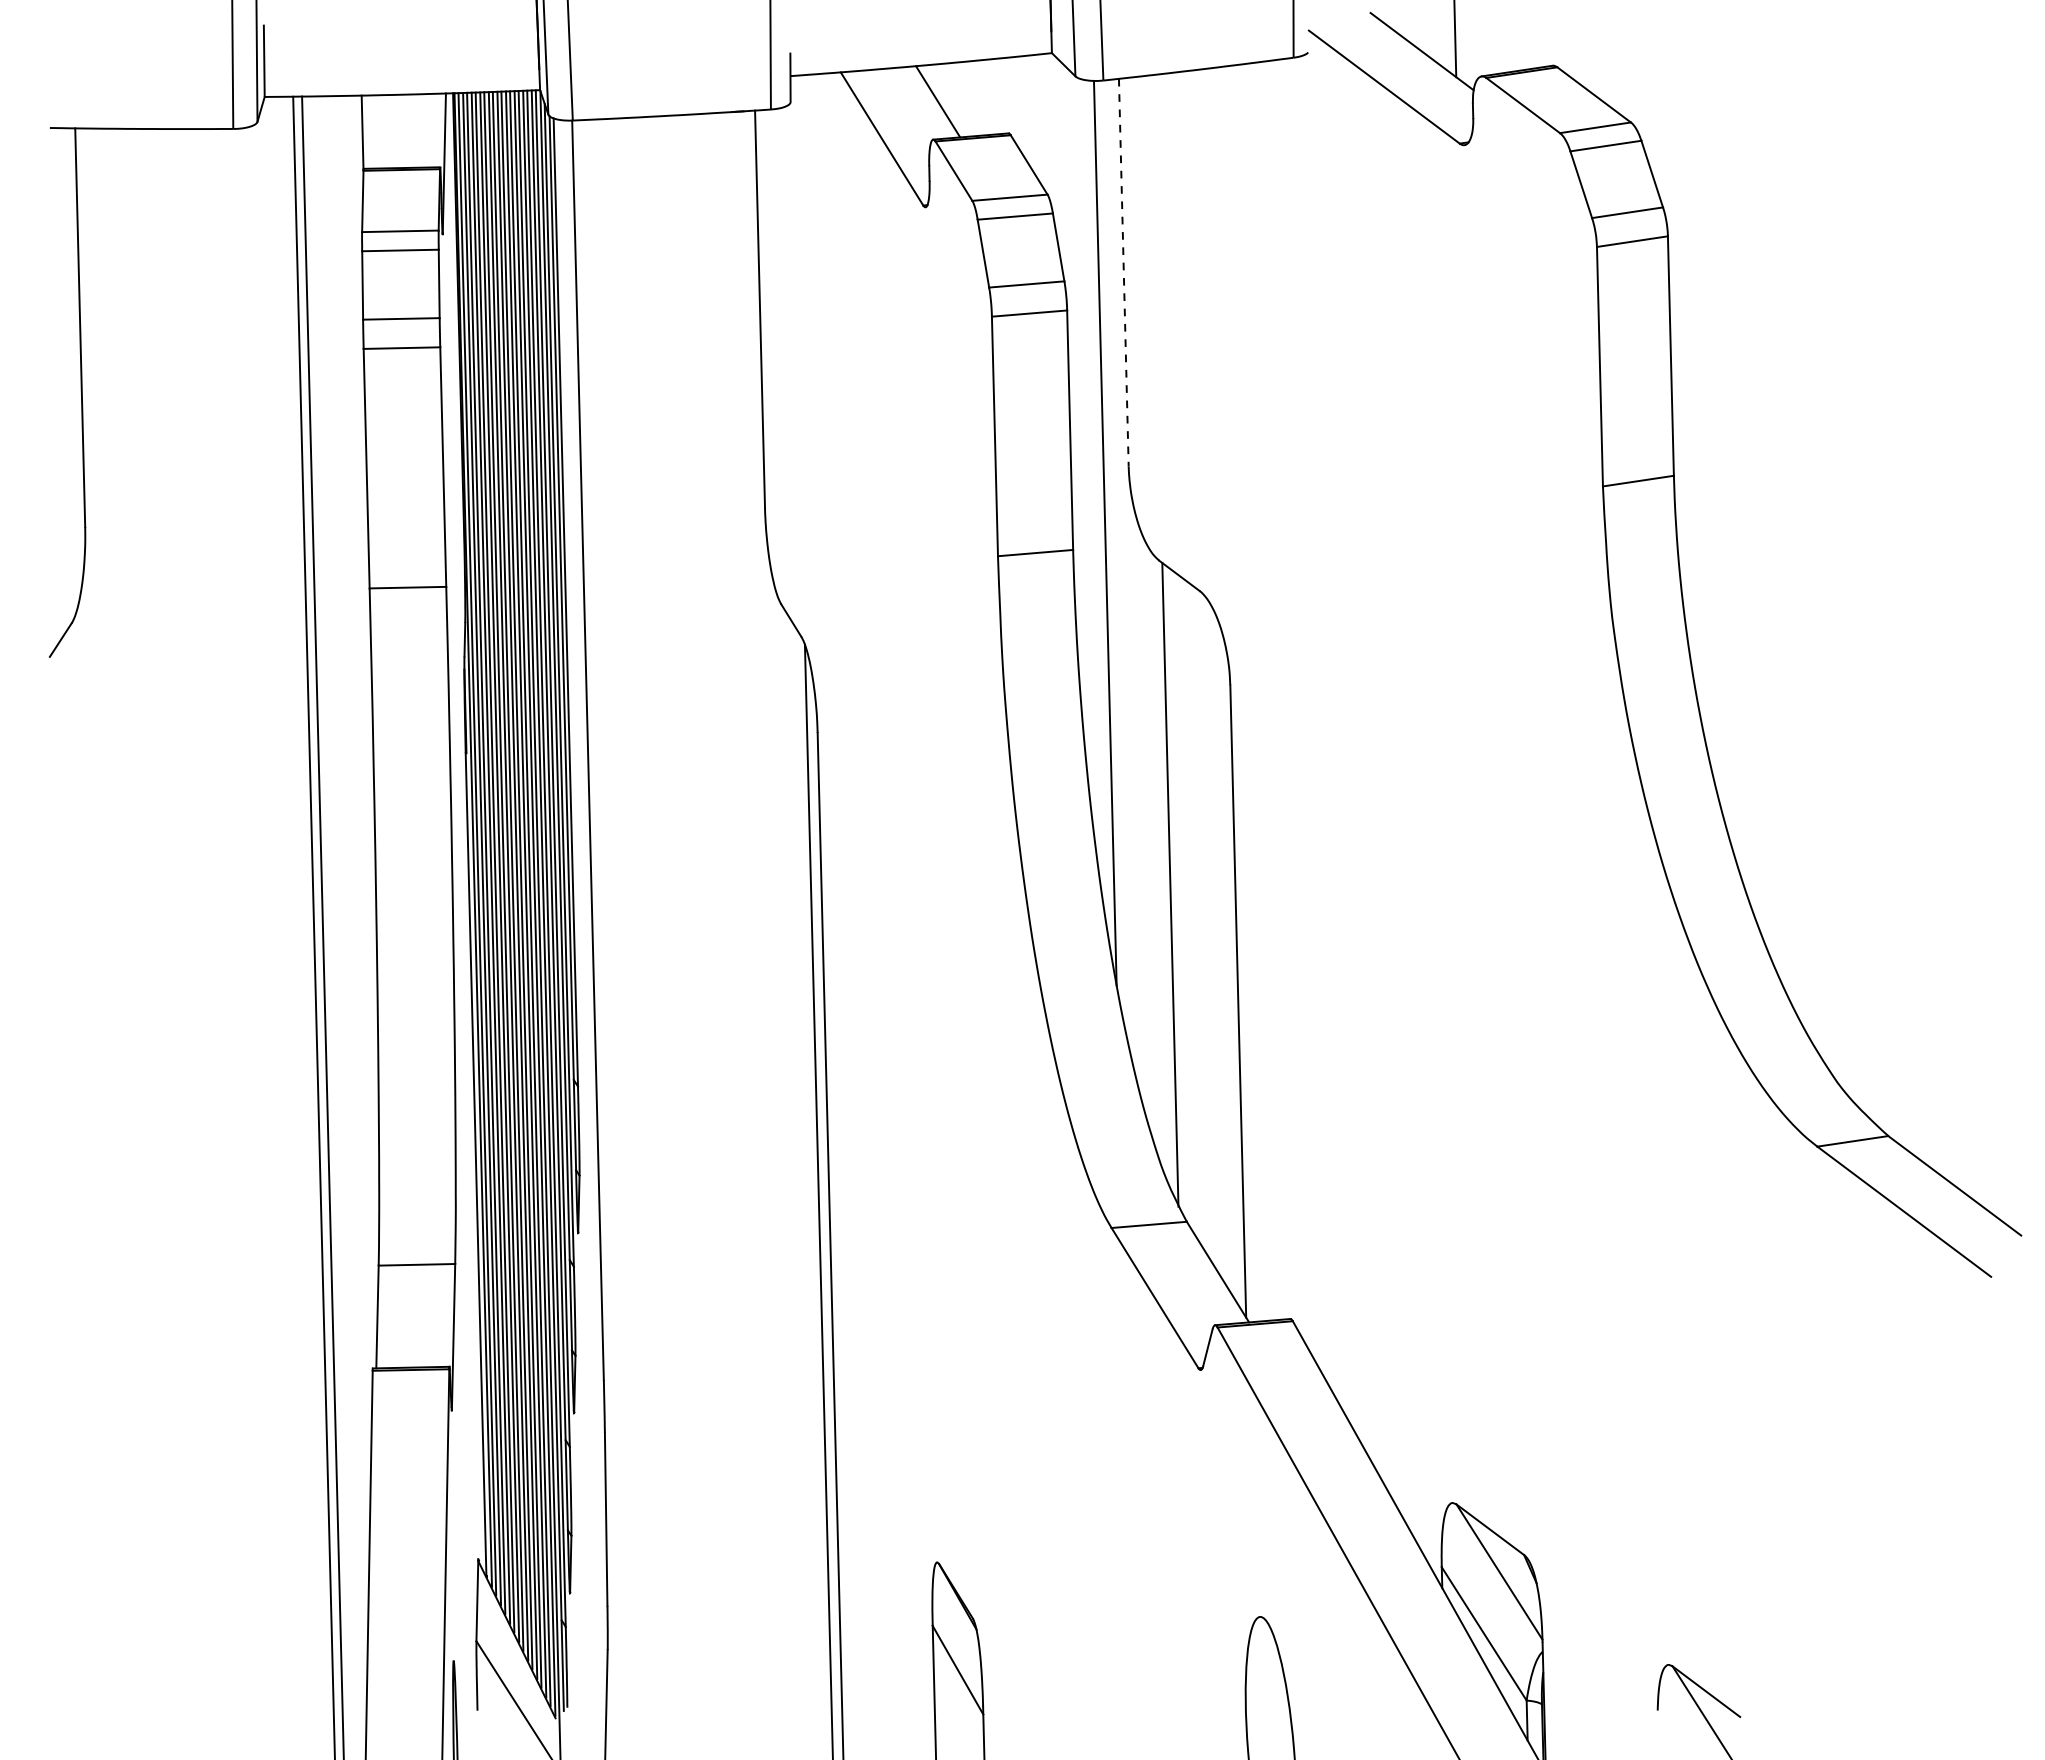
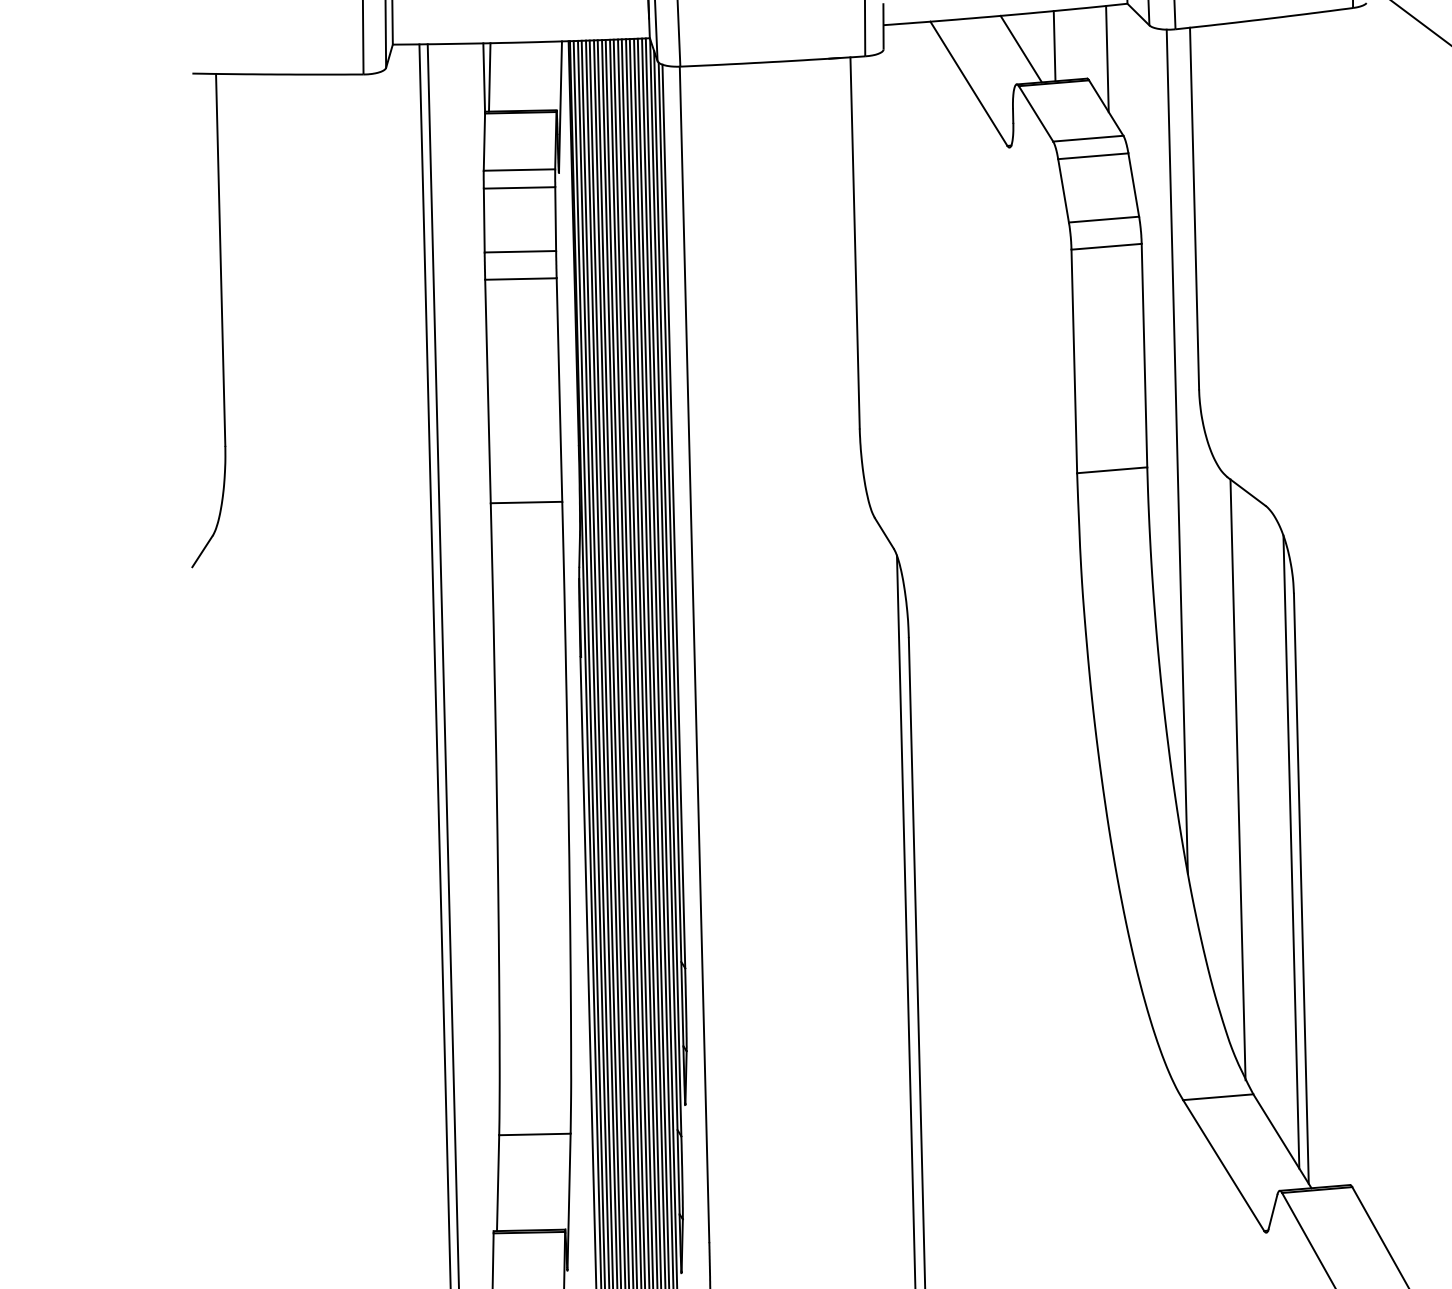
line: (973, 98) -> (1054, 46), added
line: (1030, 112) -> (1107, 59), added
line: (368, 131) -> (489, 76), added
line: (1123, 272) -> (1194, 208), dashed -> solid
line: (1227, 962) -> (1291, 852), added

